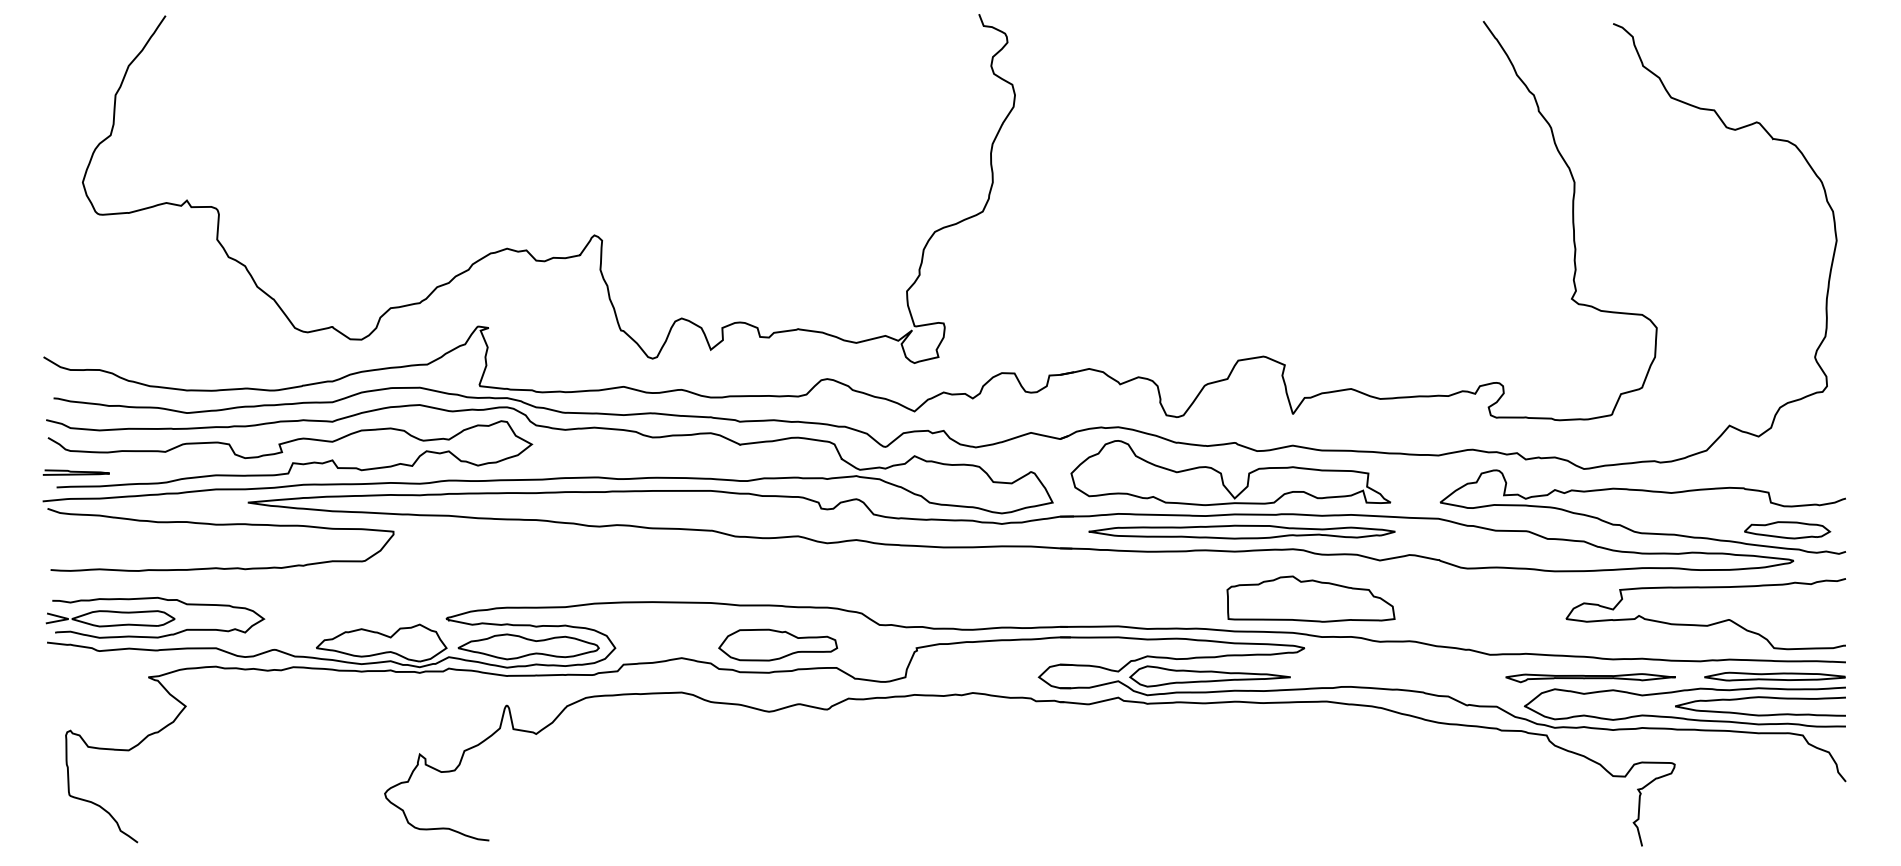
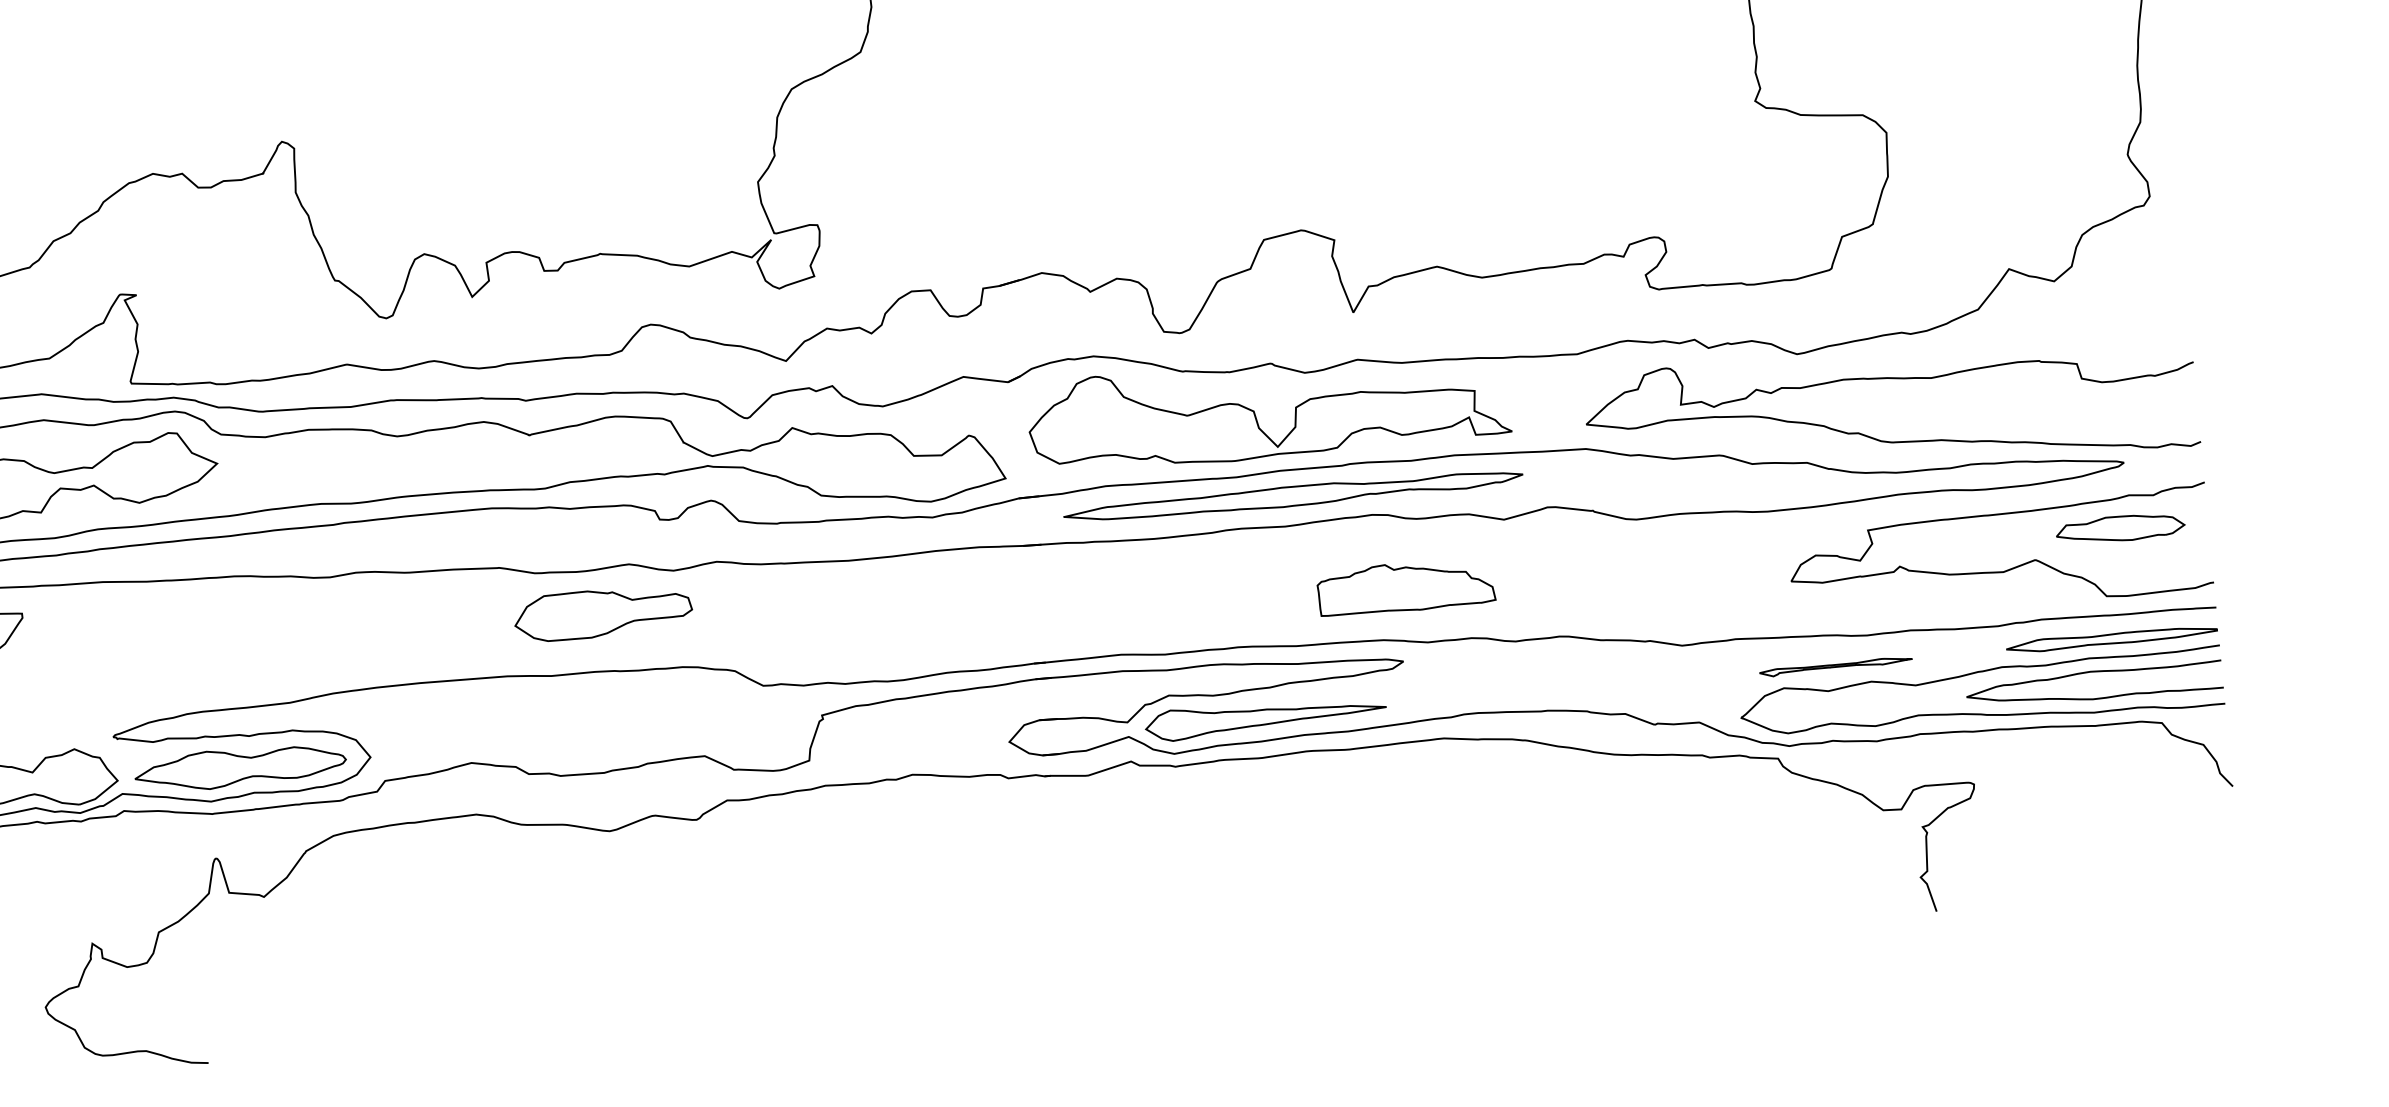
part: (1787, 530) -> (2120, 528), moved
part: (1310, 598) -> (1405, 586), size x0.7
part: (778, 644) -> (603, 612), moved
part: (1590, 678) -> (1835, 667), size x0.6

